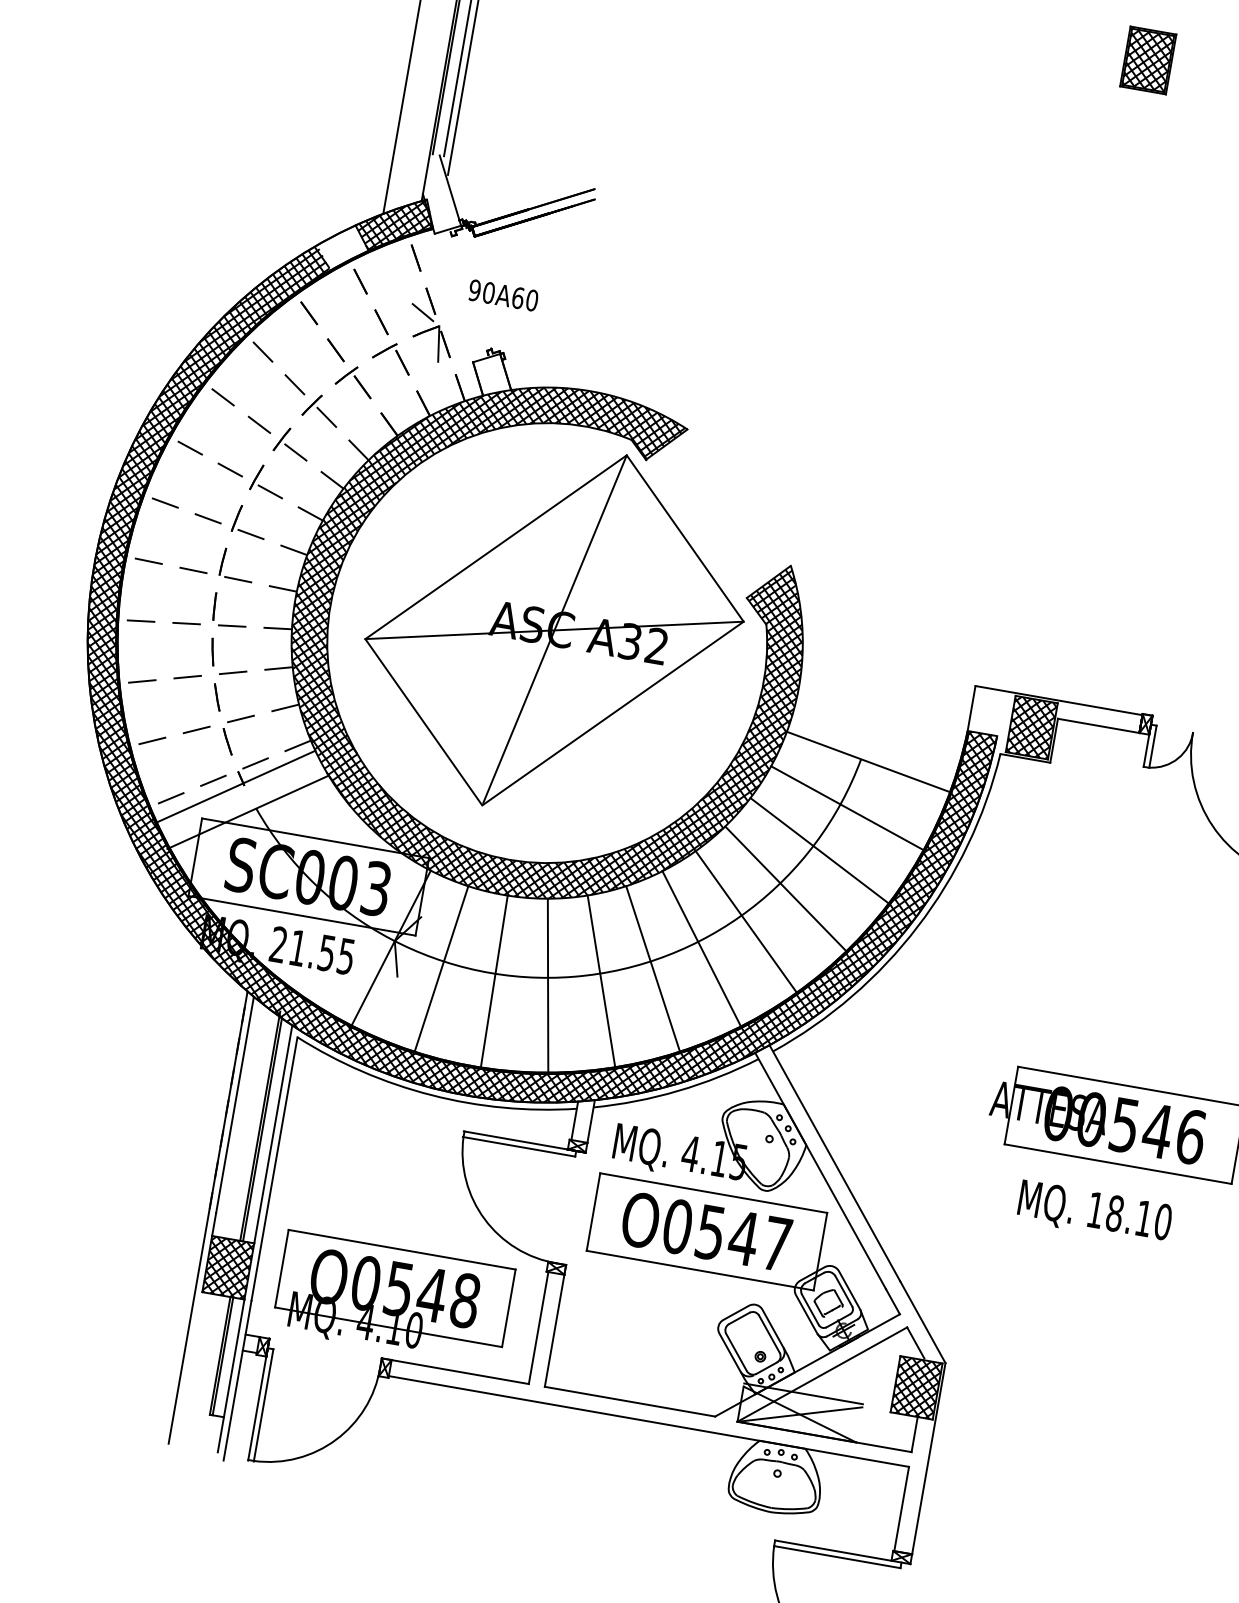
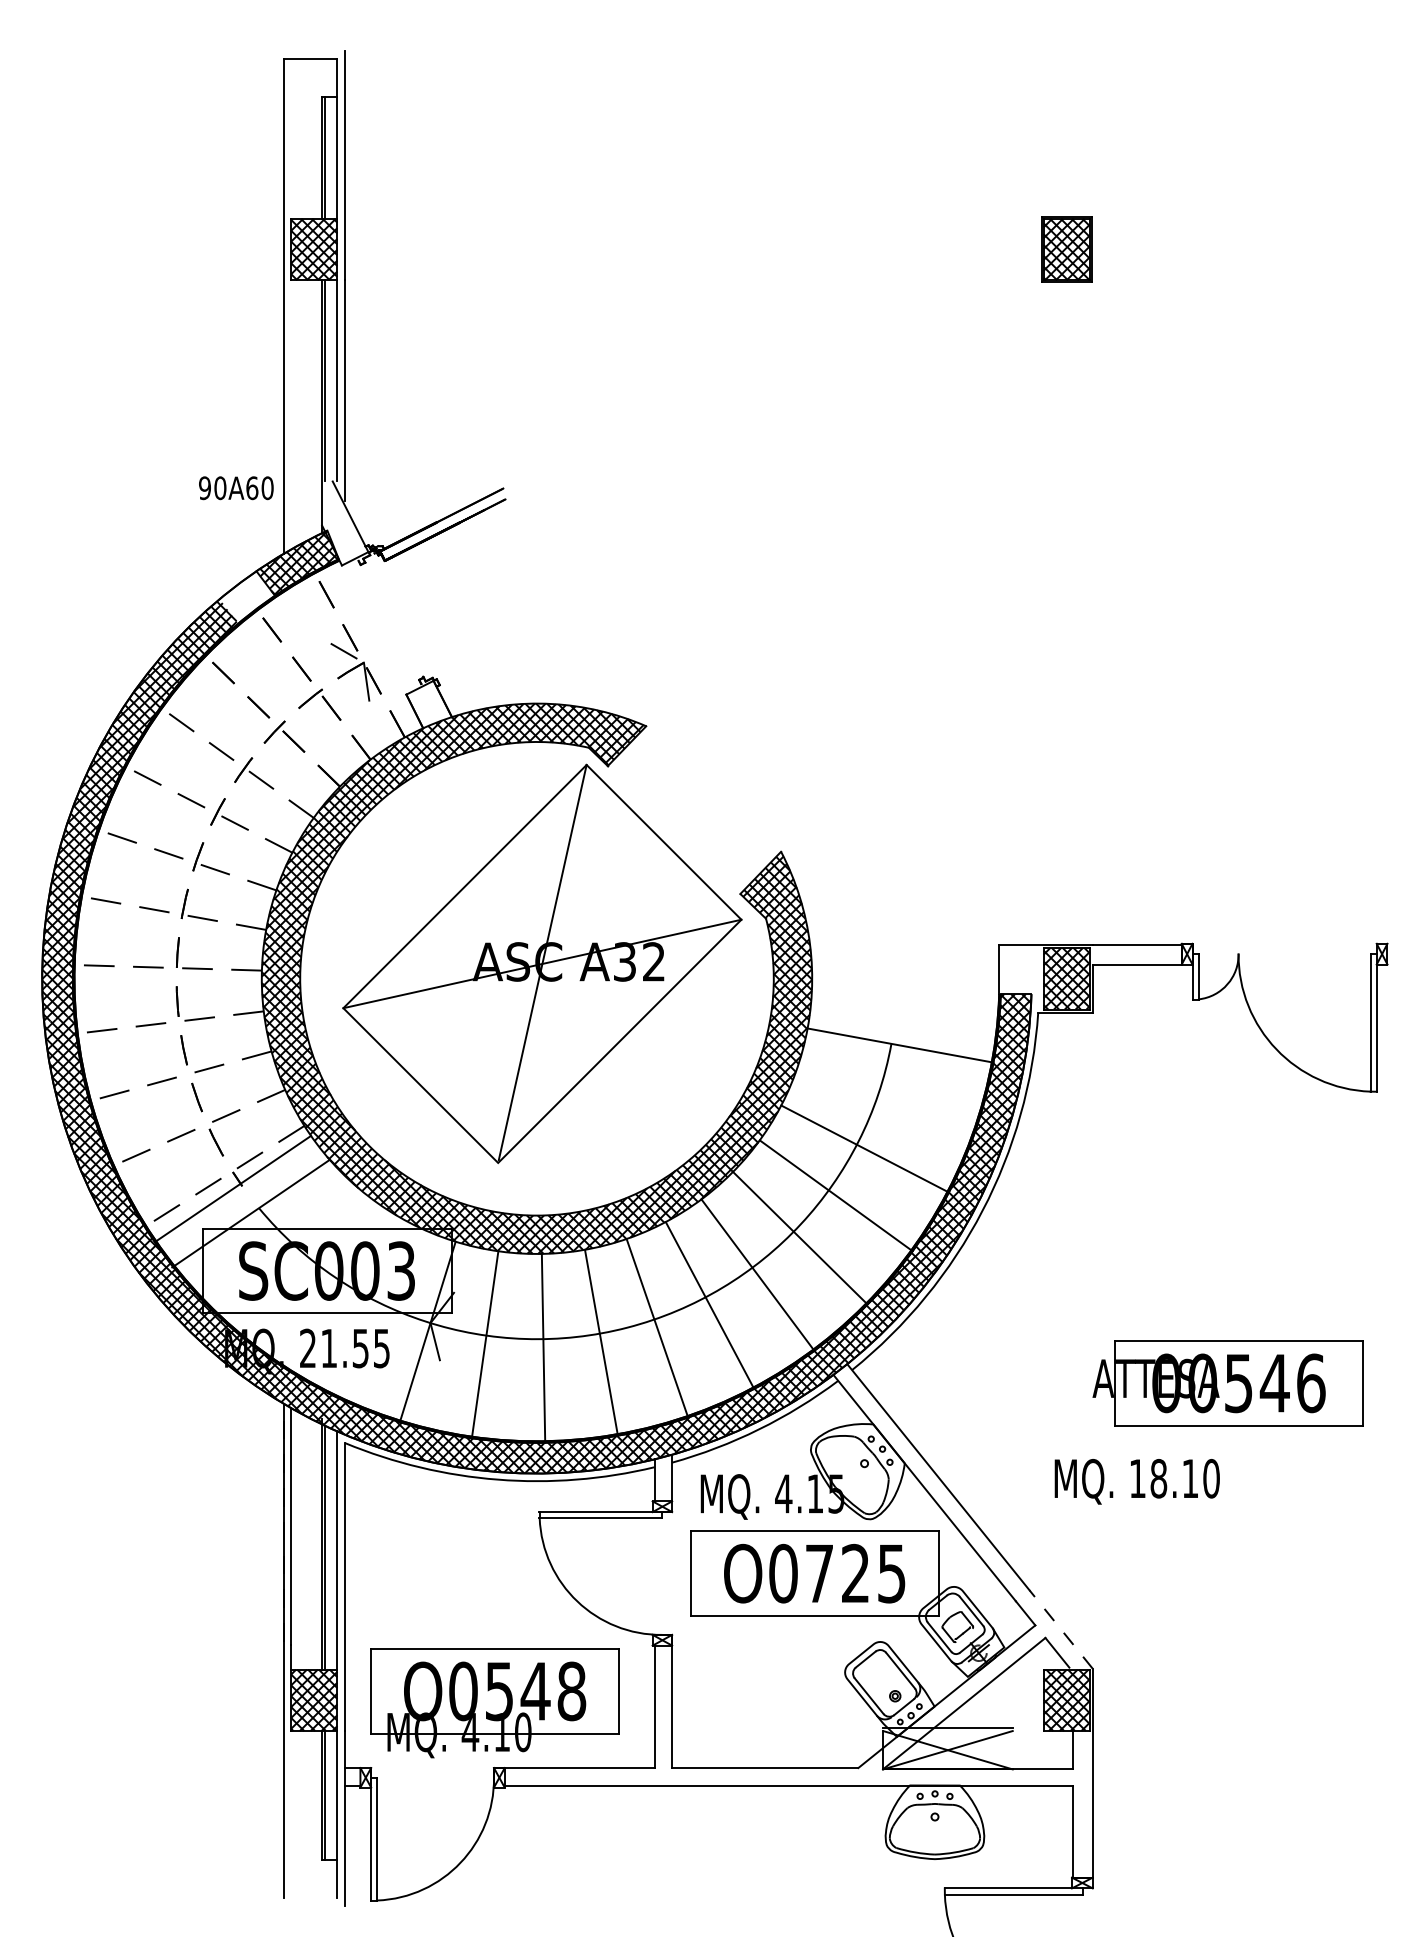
text: (503, 295) -> (236, 488), moved
line: (847, 808) -> (886, 1098), removed
text: (1094, 1212) -> (1136, 1481), moved
text: (743, 1238) -> (855, 1573), O0547 -> O0725
line: (922, 1322) -> (1060, 1629), solid -> dashed

